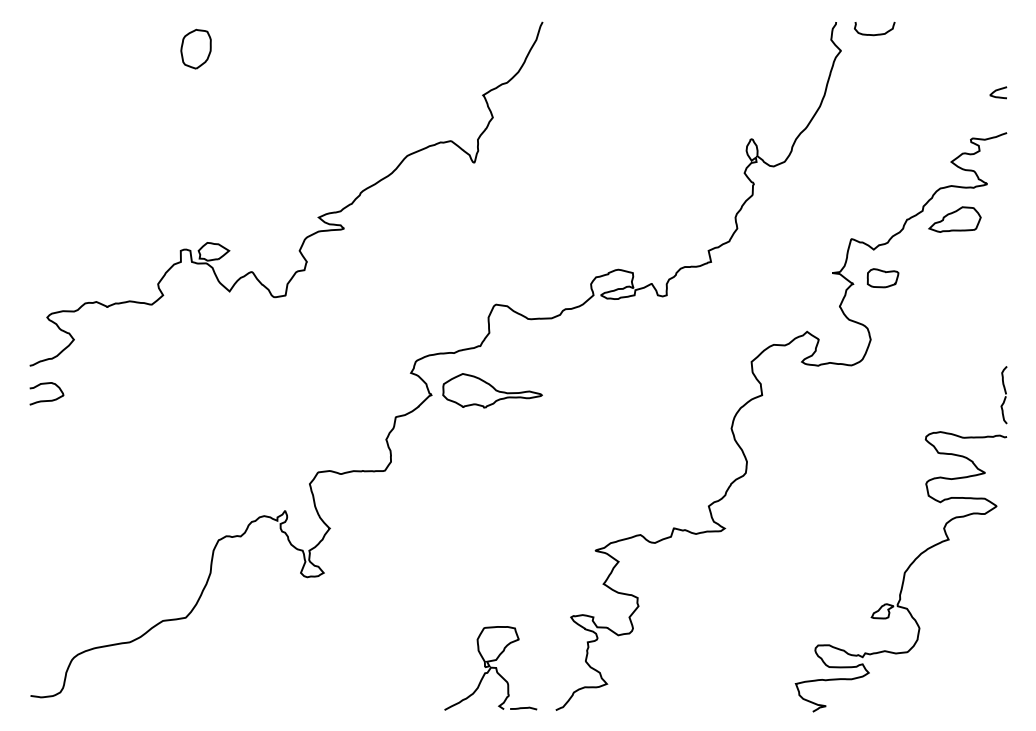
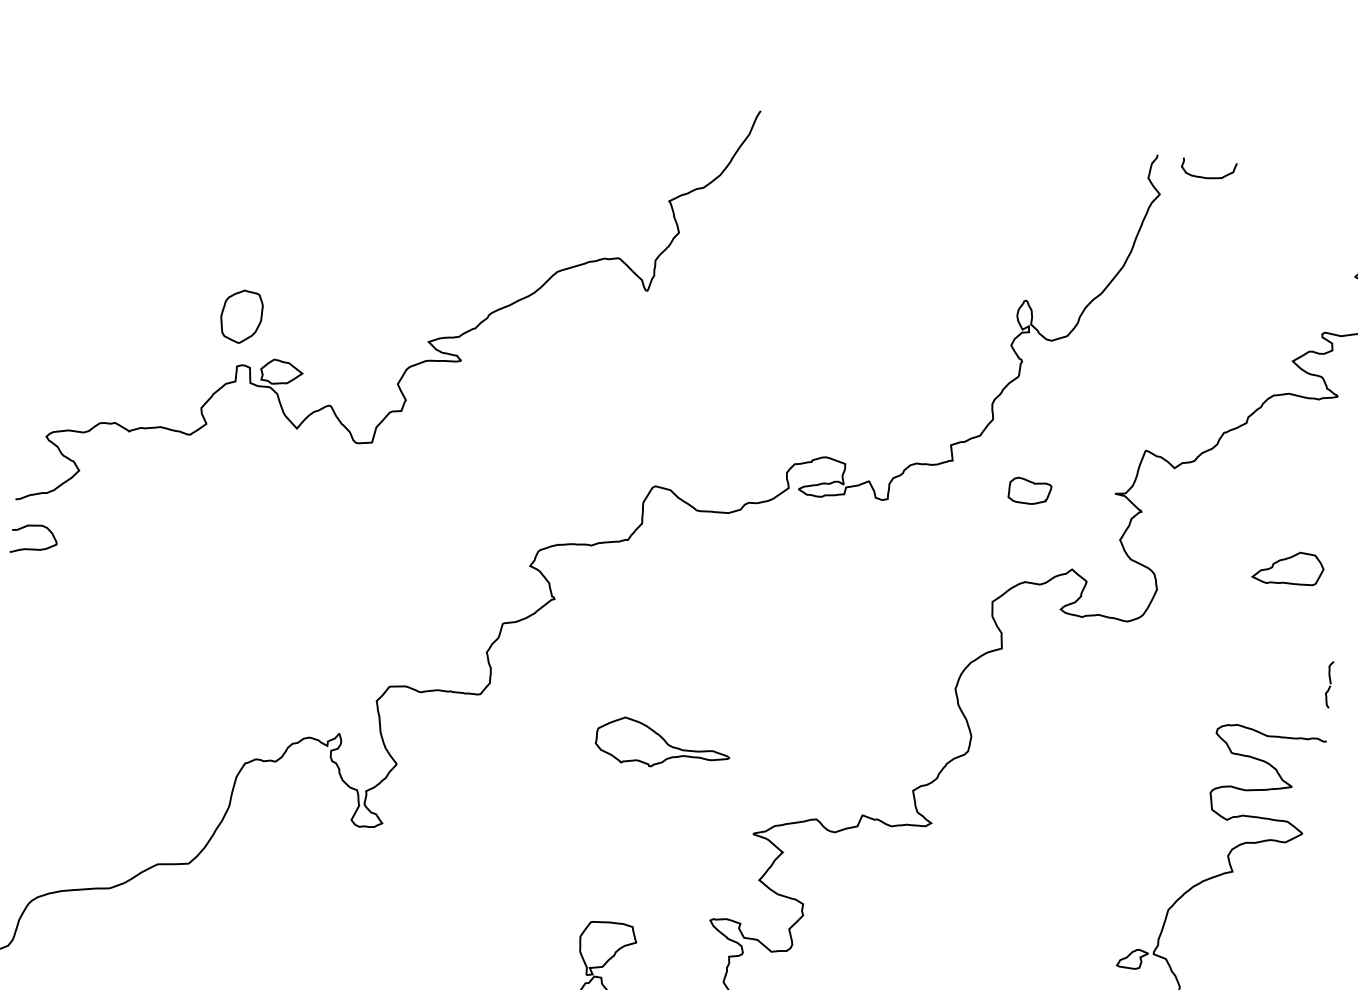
part: (195, 48) -> (240, 315), moved
part: (954, 219) -> (1287, 568), moved
part: (882, 278) -> (1029, 491), moved
part: (492, 390) -> (663, 744), moved
part: (1003, 395) -> (1328, 684), size x0.6

